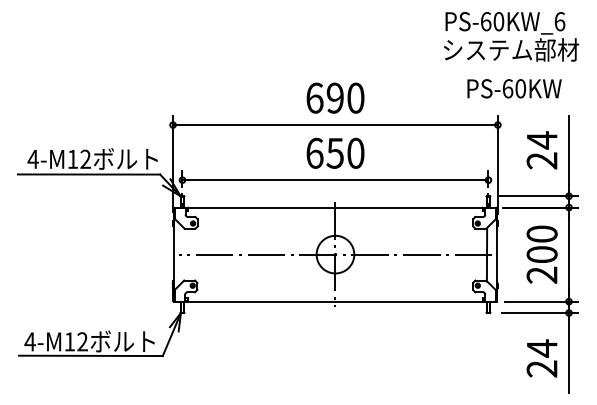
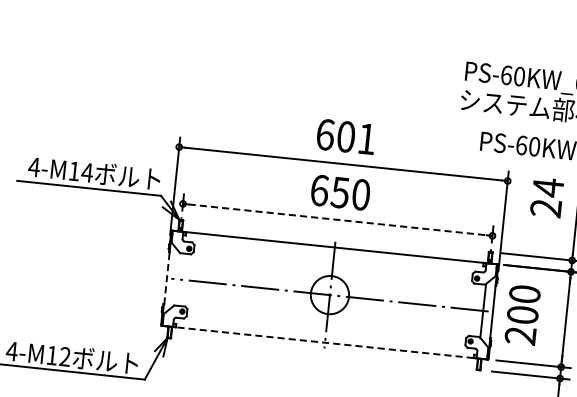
text: (345, 97) -> (356, 137), 690 -> 601
text: (541, 150) -> (546, 197), moved
text: (85, 158) -> (87, 171), 4-M12 -> 4-M14
line: (335, 180) -> (337, 220), solid -> dashed
line: (174, 254) -> (167, 278), solid -> dashed
text: (541, 254) -> (522, 314), moved
line: (334, 301) -> (324, 342), solid -> dashed

